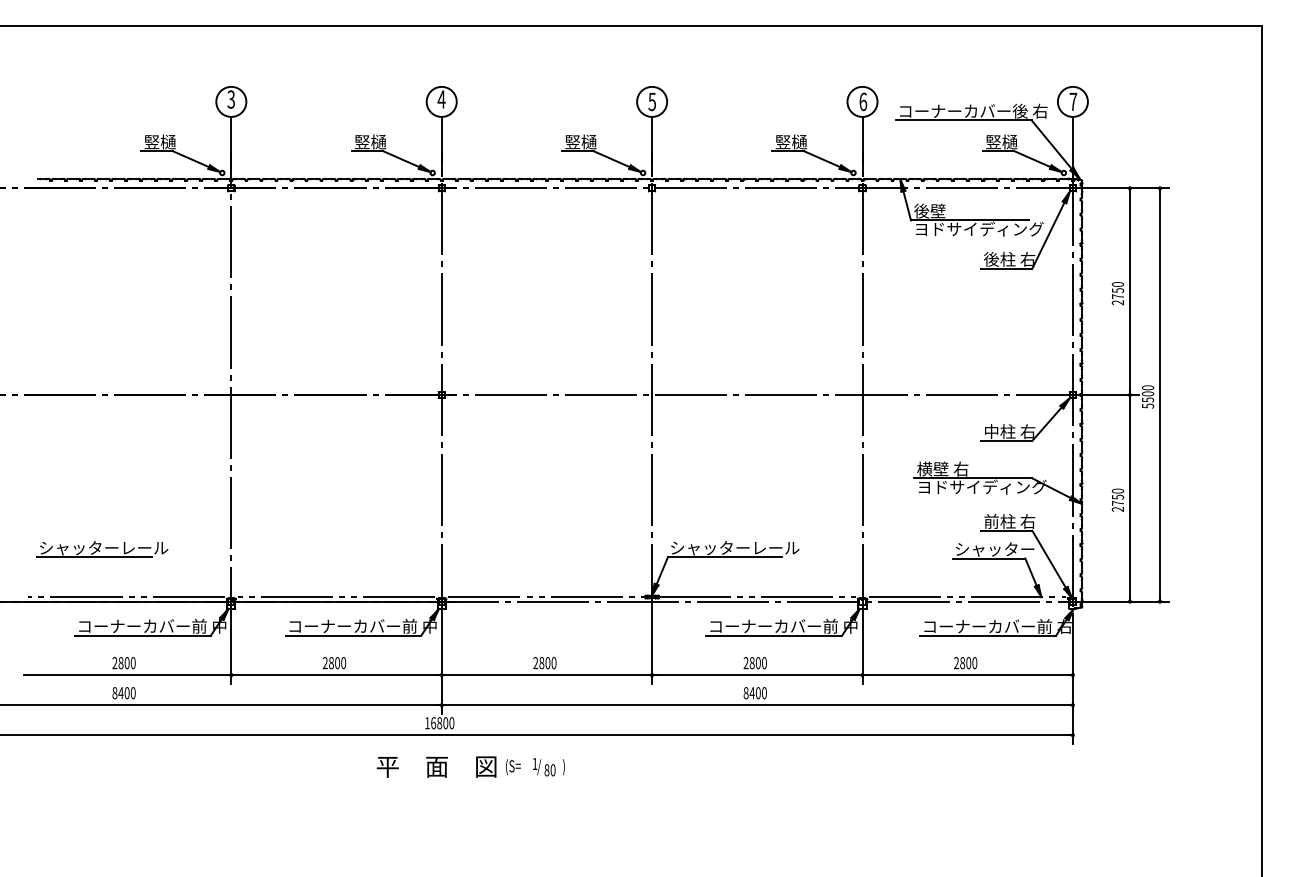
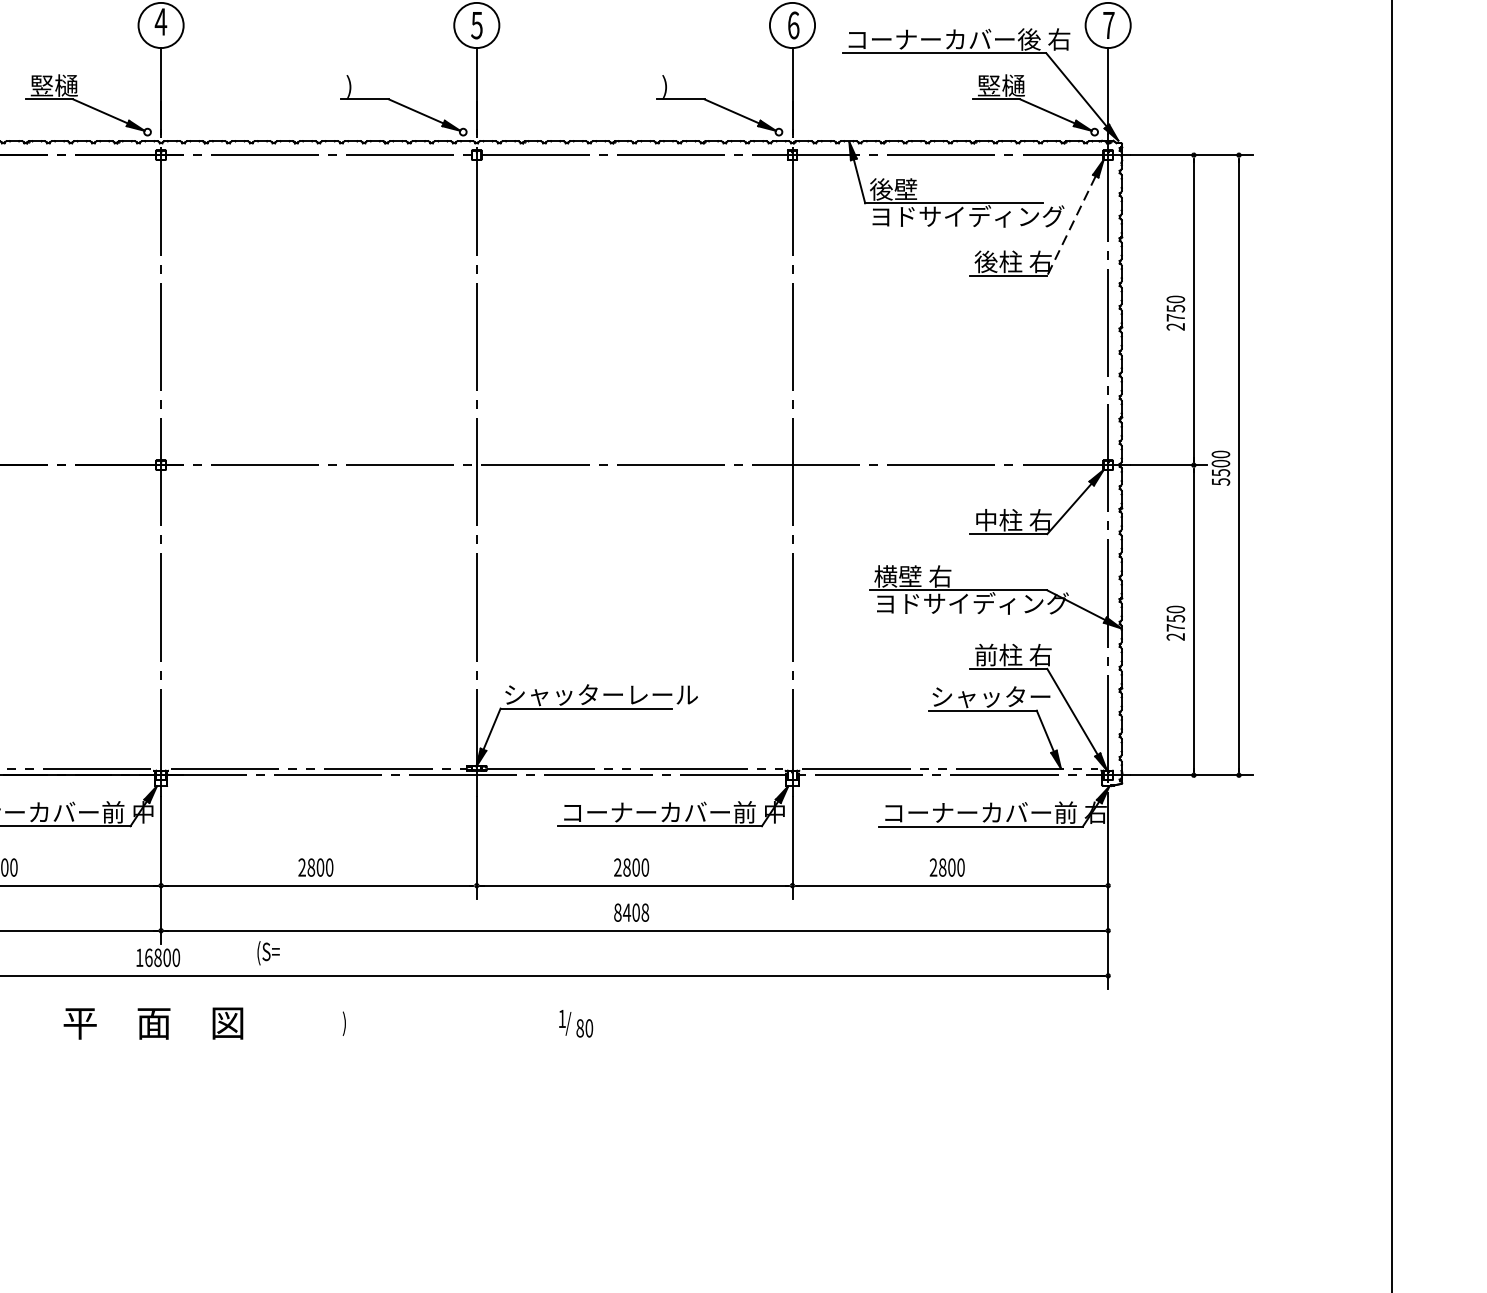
text: (580, 141) -> (369, 84), 竪樋 -> )
text: (790, 141) -> (684, 84), 竪樋 -> )
line: (1048, 235) -> (1071, 225), solid -> dashed
text: (764, 693) -> (645, 913), 8400 -> 8408
text: (513, 767) -> (268, 953), moved
text: (544, 767) -> (576, 1024), moved

